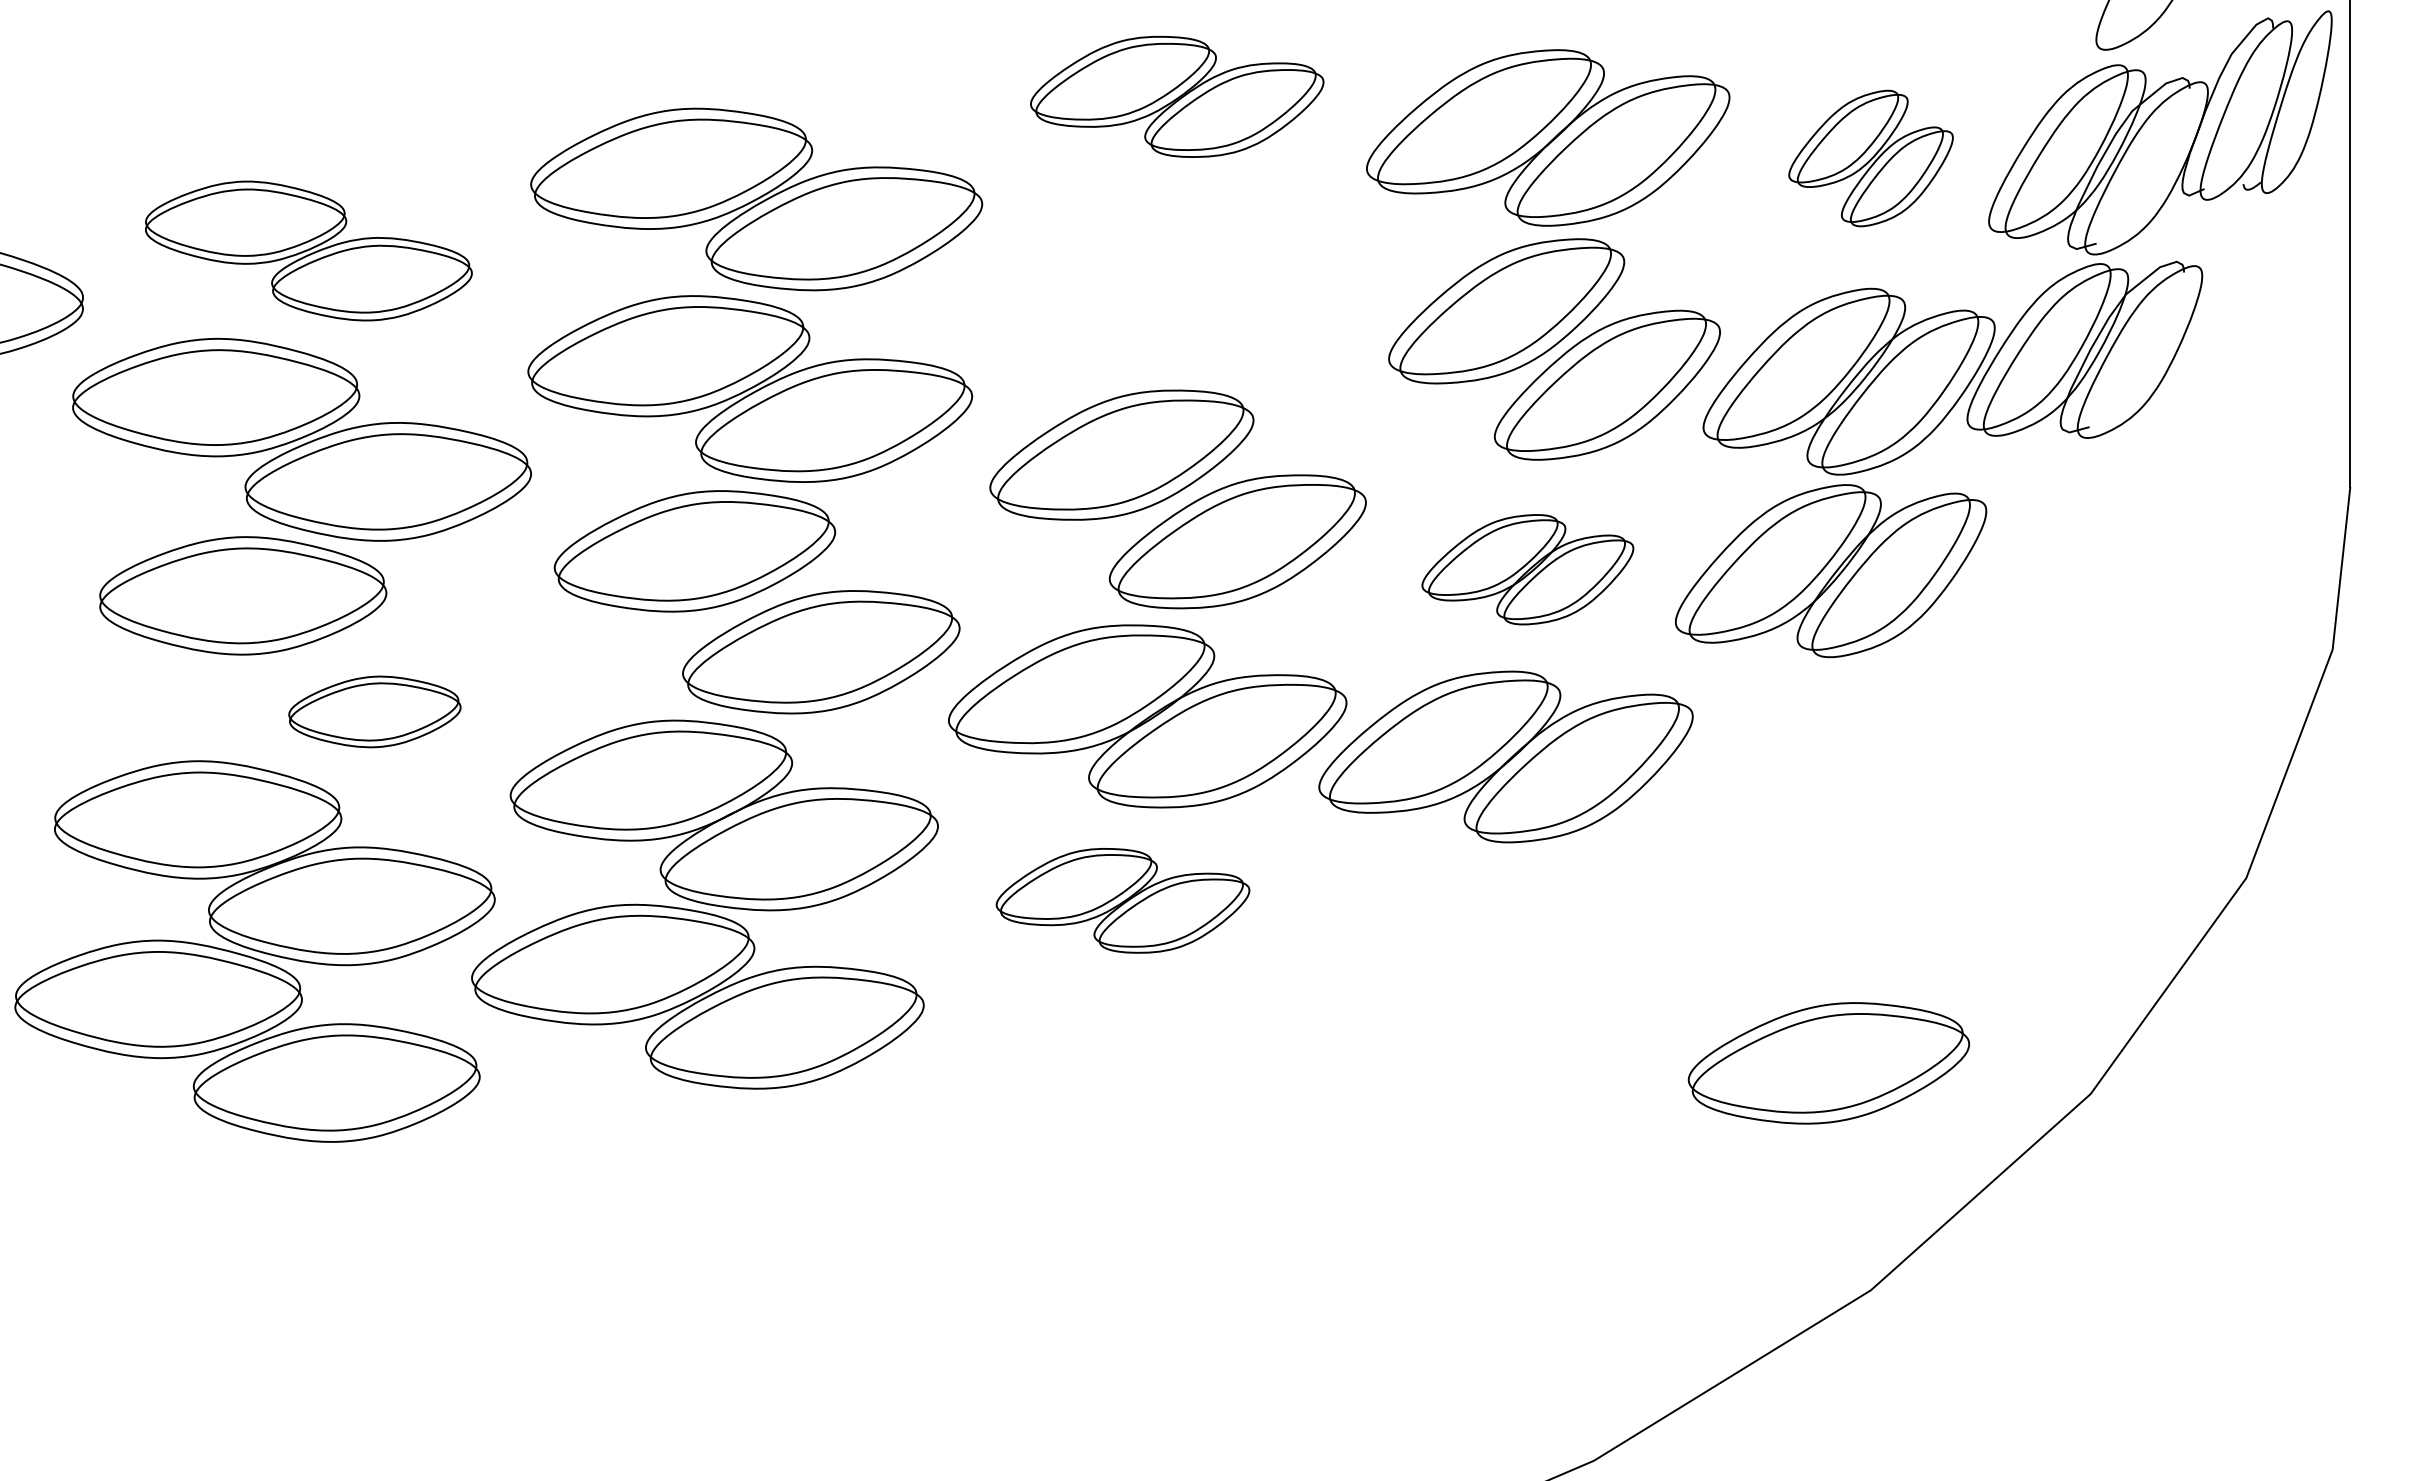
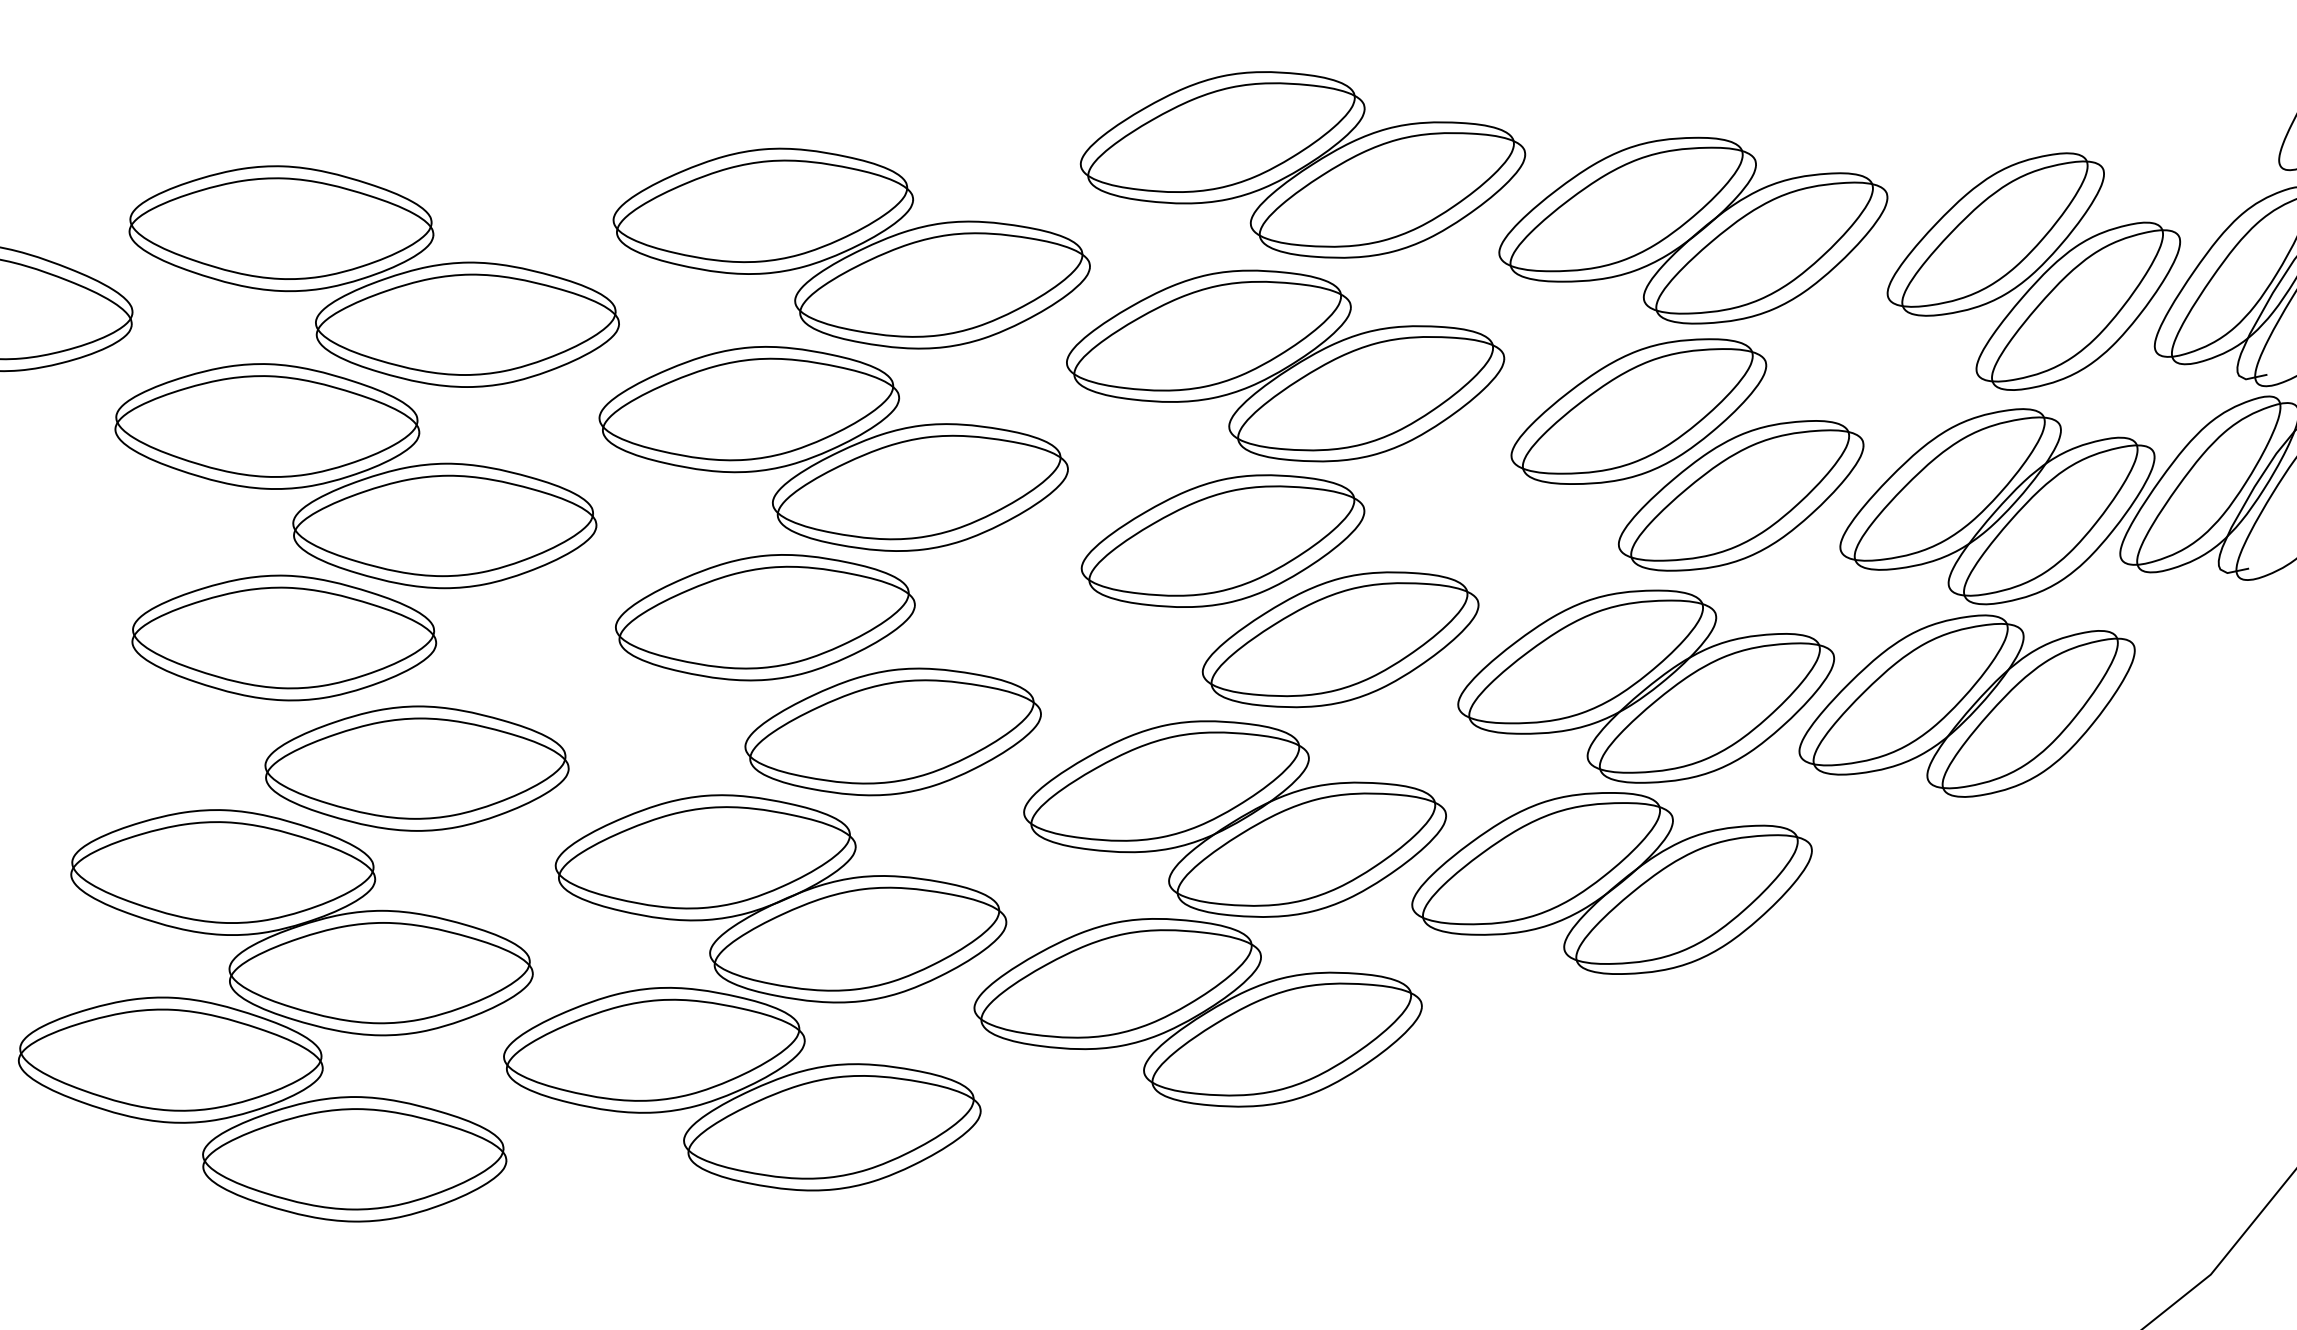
part: (1177, 96) -> (1303, 164), size x1.43
part: (1870, 158) -> (2033, 271), size x1.67
part: (308, 250) -> (373, 276), size x1.43
part: (1171, 286) -> (1285, 365), added
part: (1527, 569) -> (1645, 686), size x1.67
part: (374, 711) -> (416, 768), size x1.67
part: (1122, 900) -> (1197, 1012), size x1.67
part: (1828, 1063) -> (1935, 1226), removed

